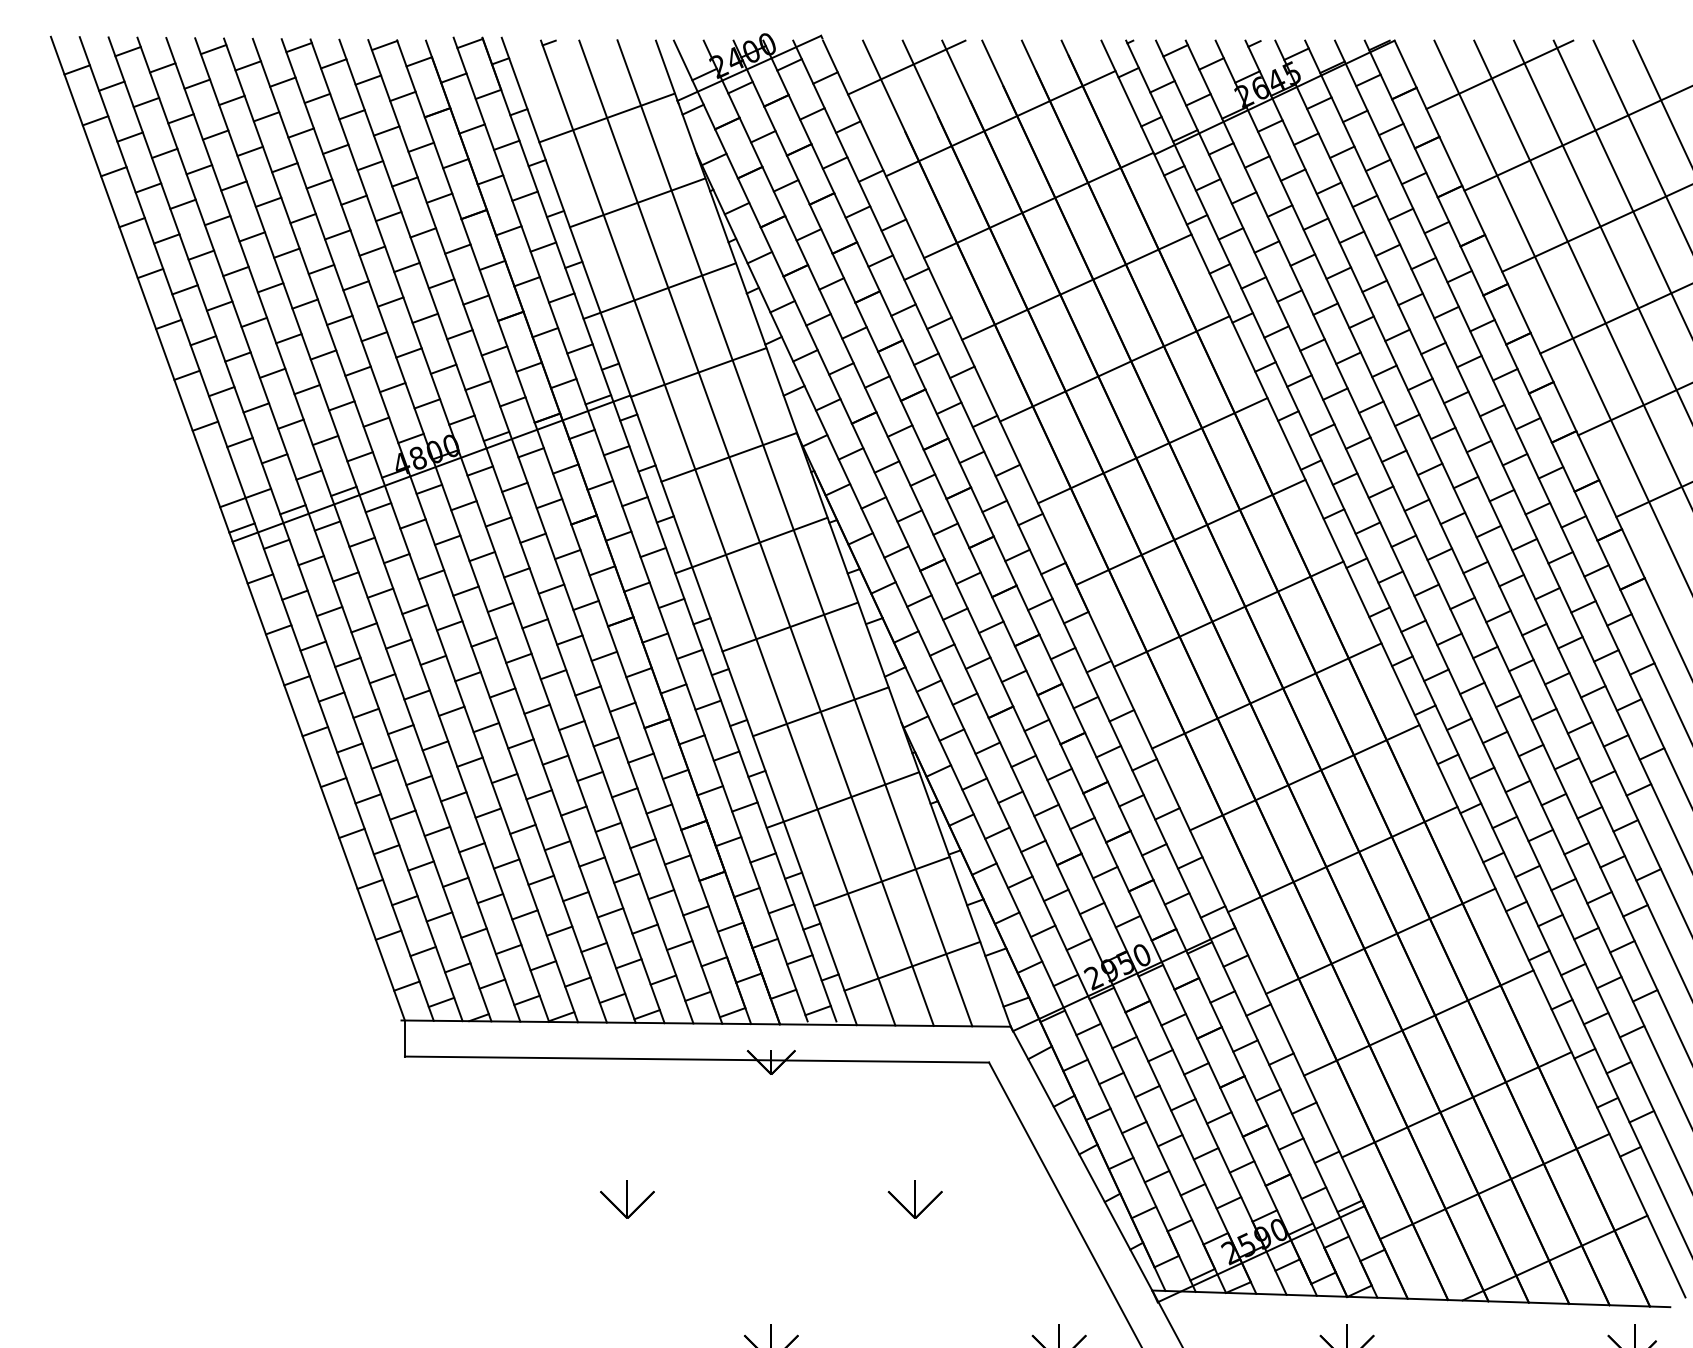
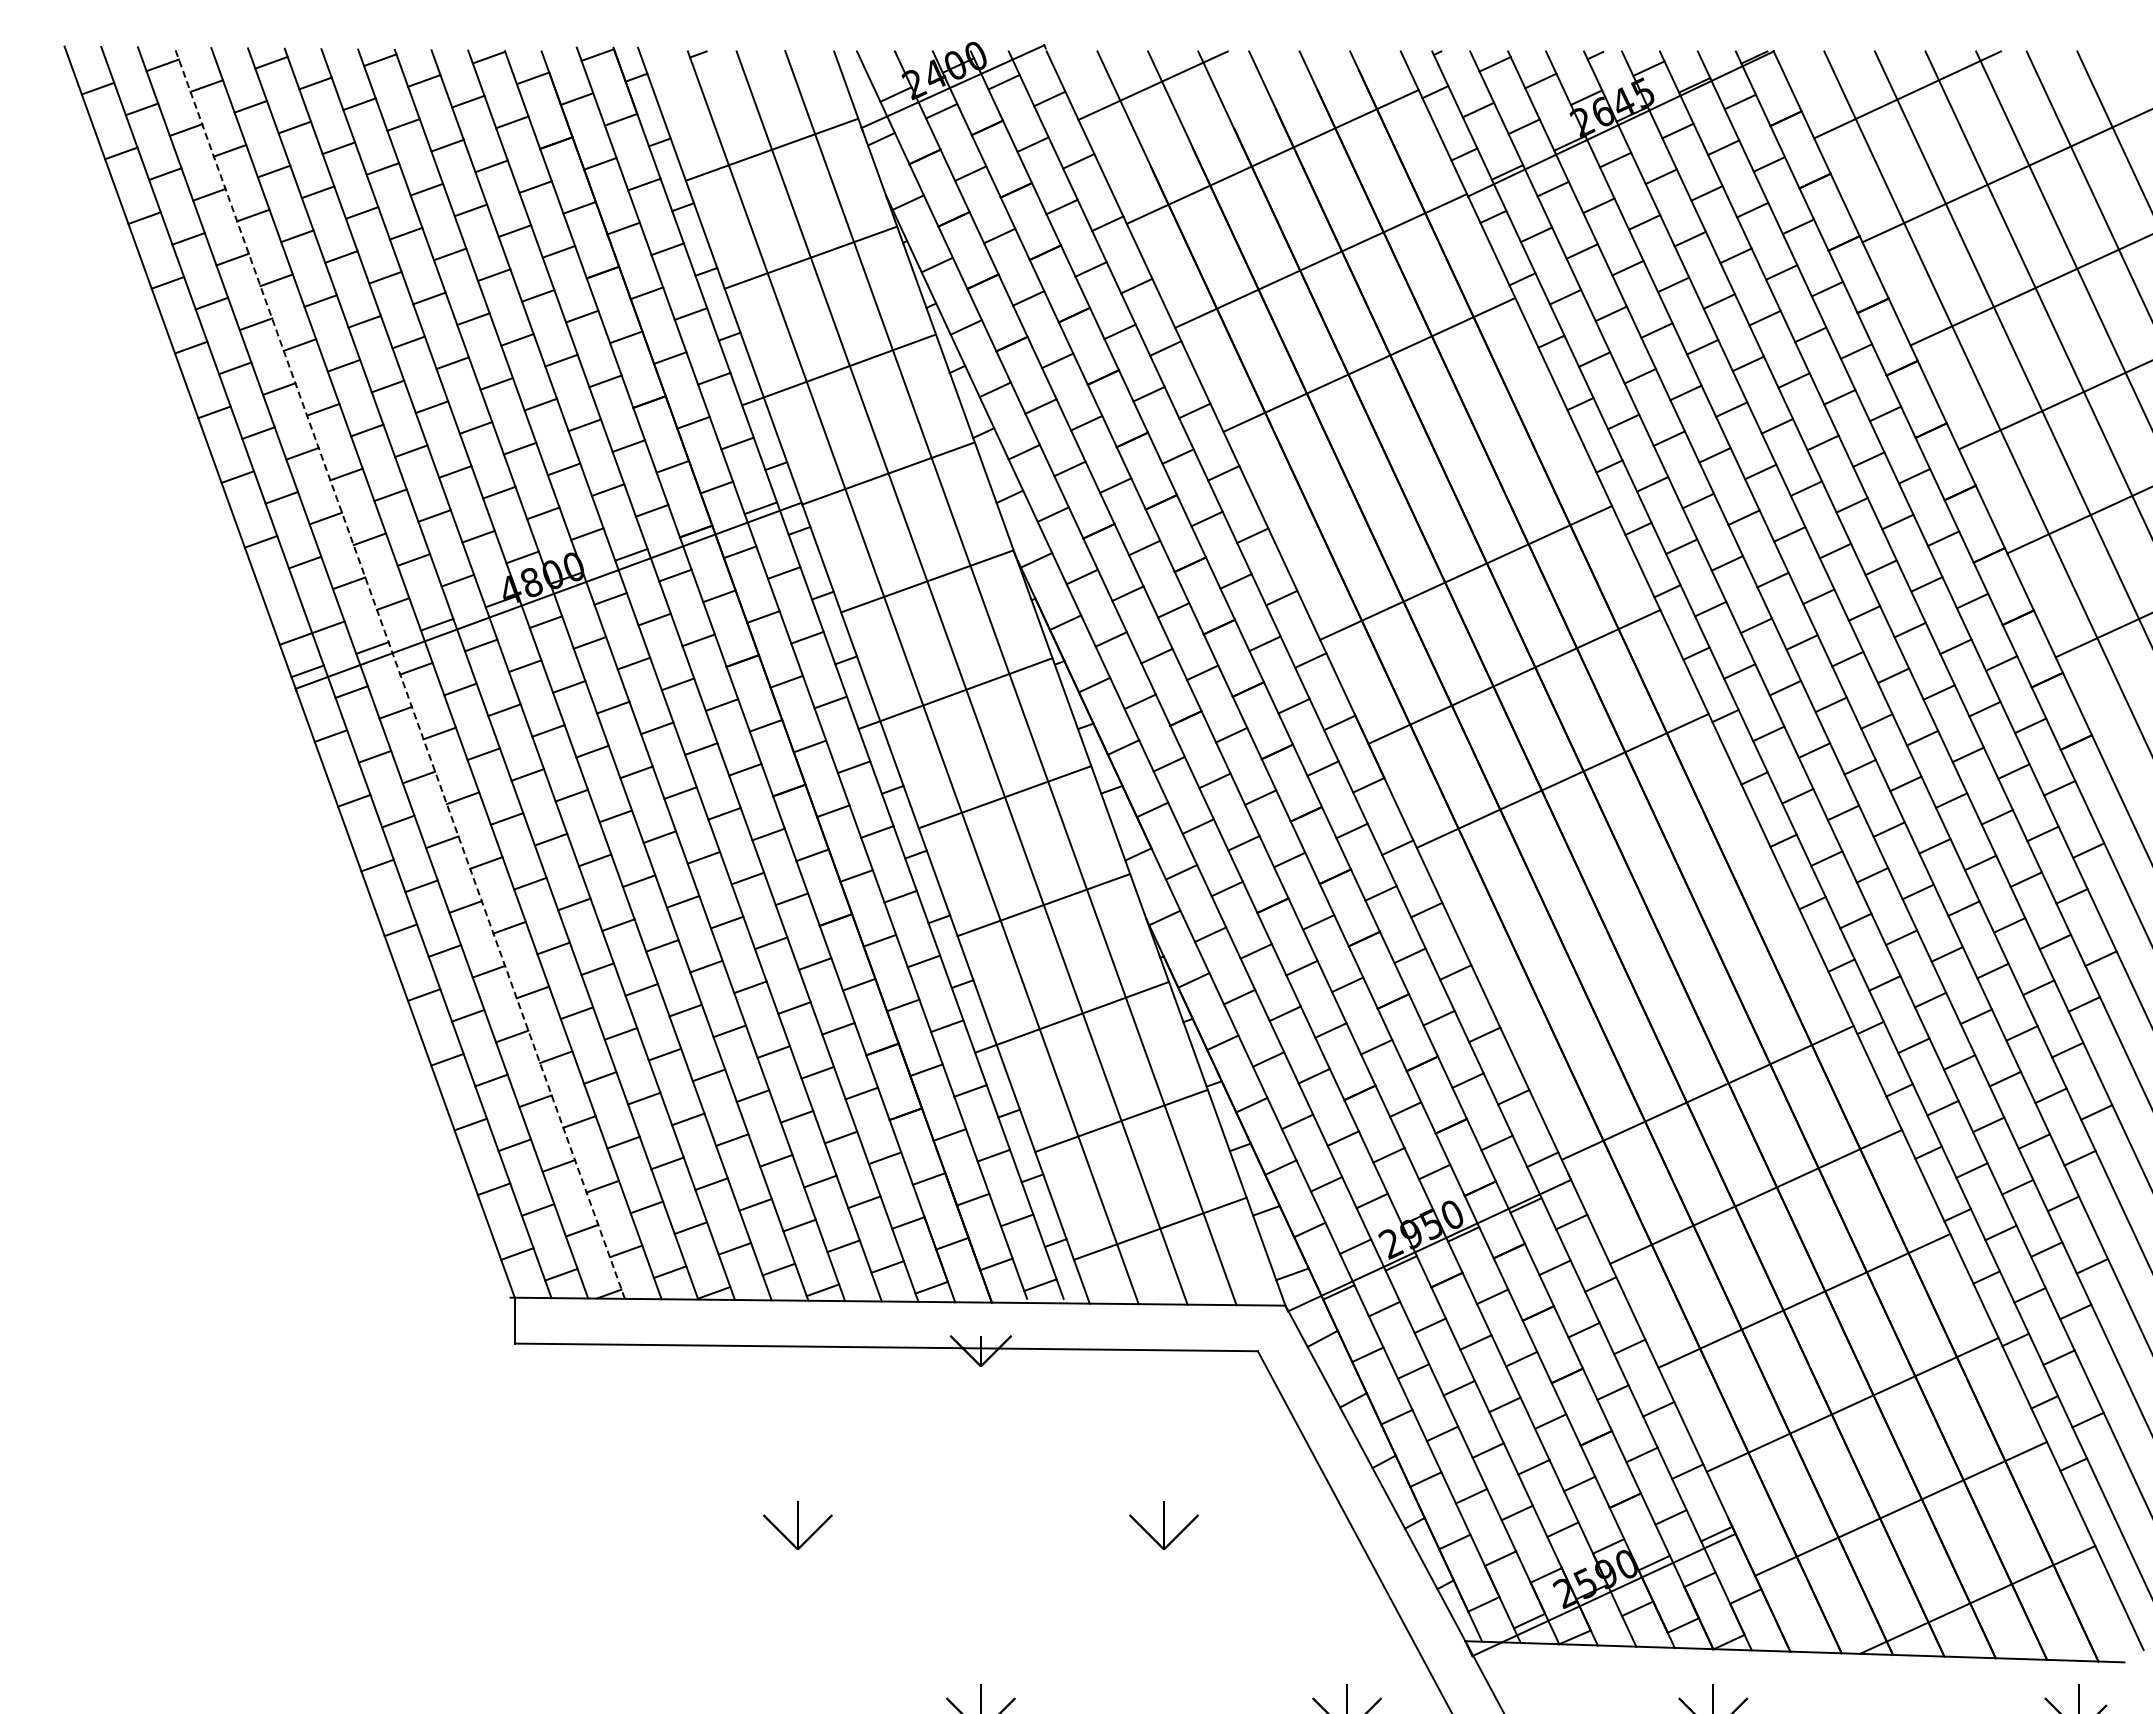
line: (1114, 368) -> (1417, 468), removed
line: (314, 529) -> (399, 673), solid -> dashed
line: (1267, 695) -> (1611, 884), removed
line: (1304, 777) -> (1659, 988), removed

